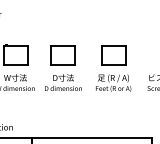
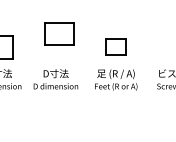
part: (62, 55) -> (58, 33), moved
part: (113, 55) -> (116, 46), size x0.7

